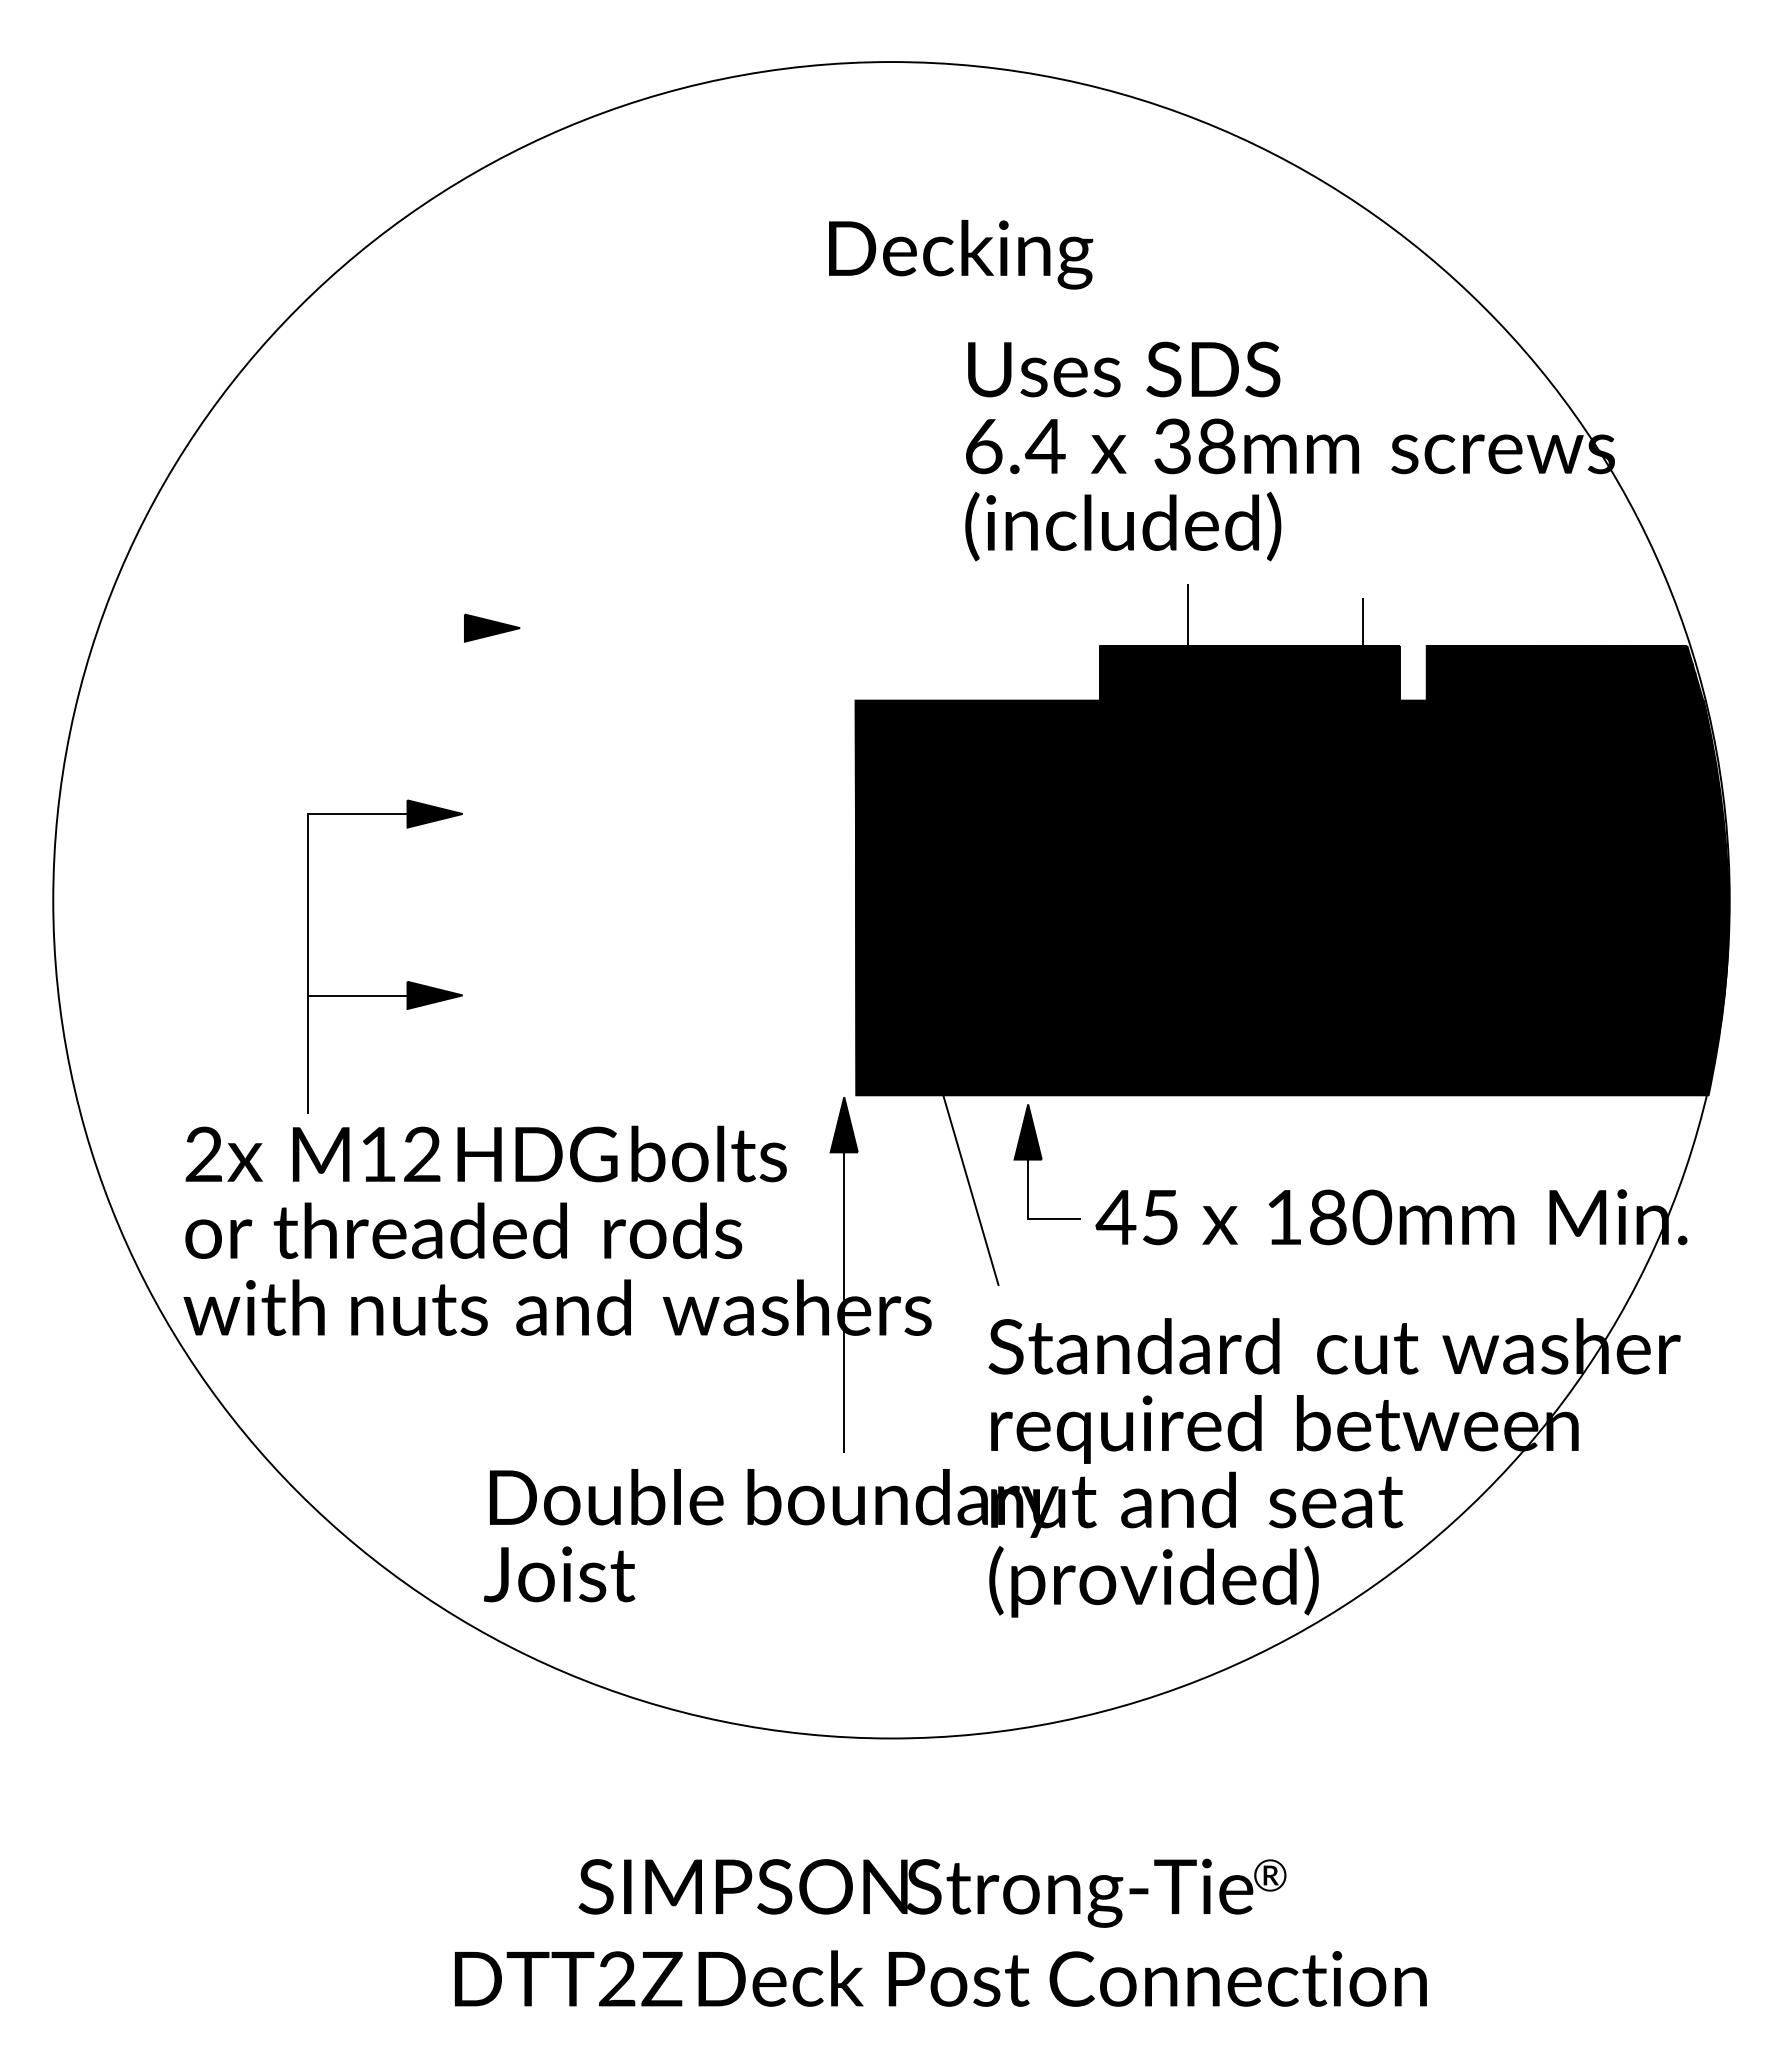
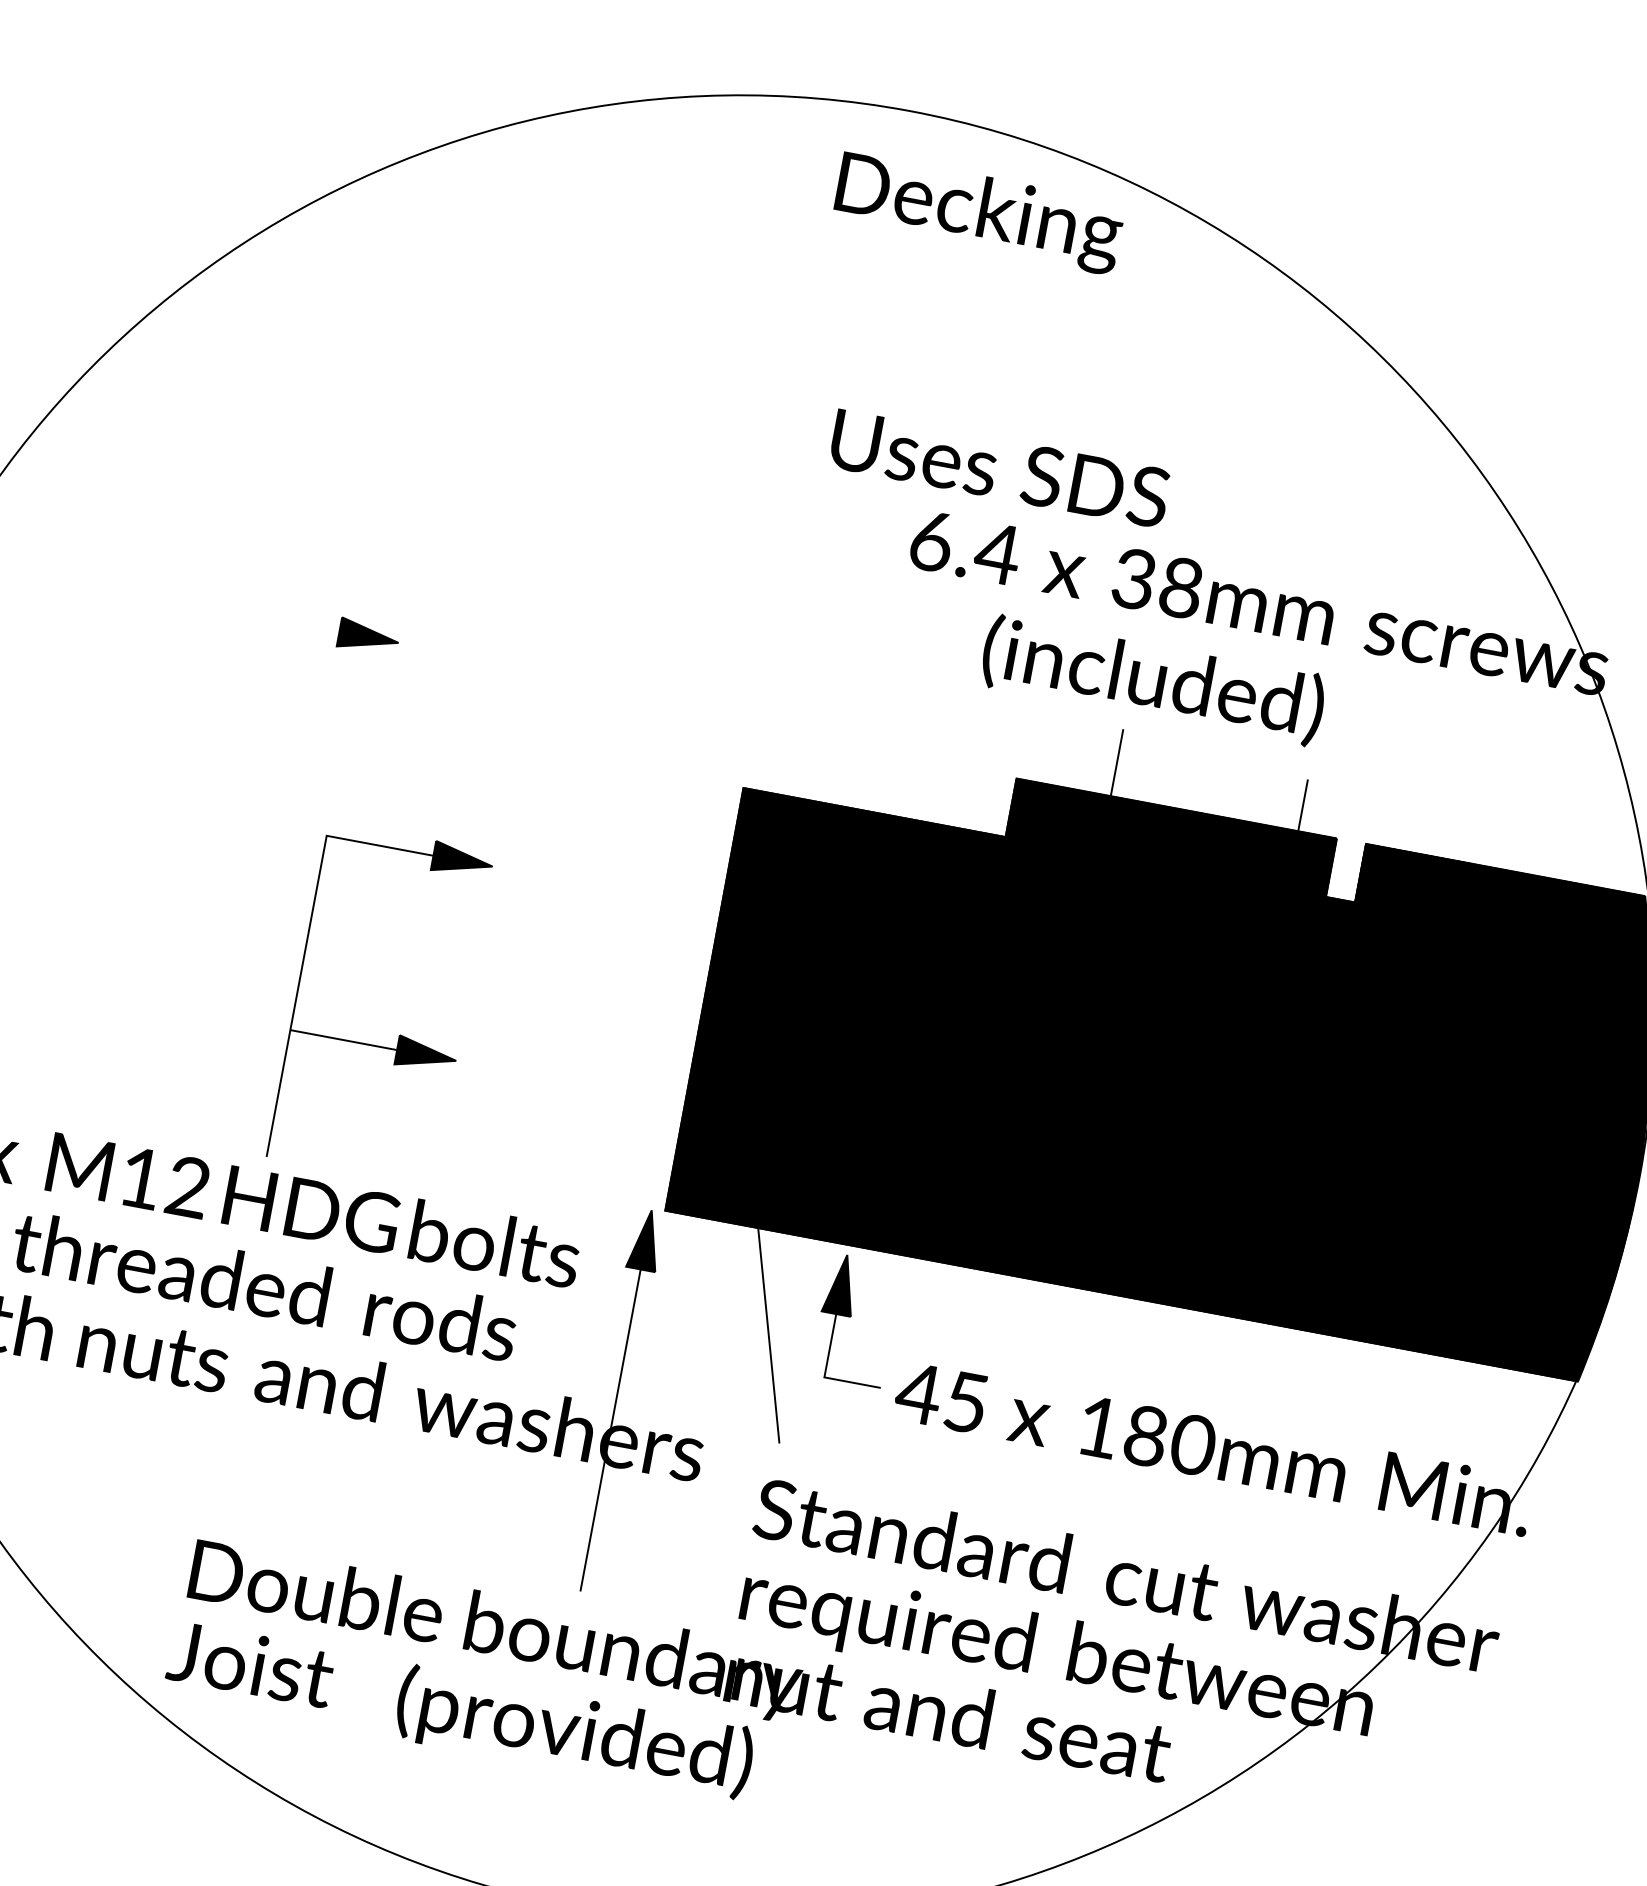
text: (961, 254) -> (979, 213), moved
text: (1124, 369) -> (1000, 468), moved
text: (1123, 526) -> (1153, 680), moved
part: (407, 981) -> (399, 1034), moved
text: (1153, 1581) -> (574, 1732), moved

